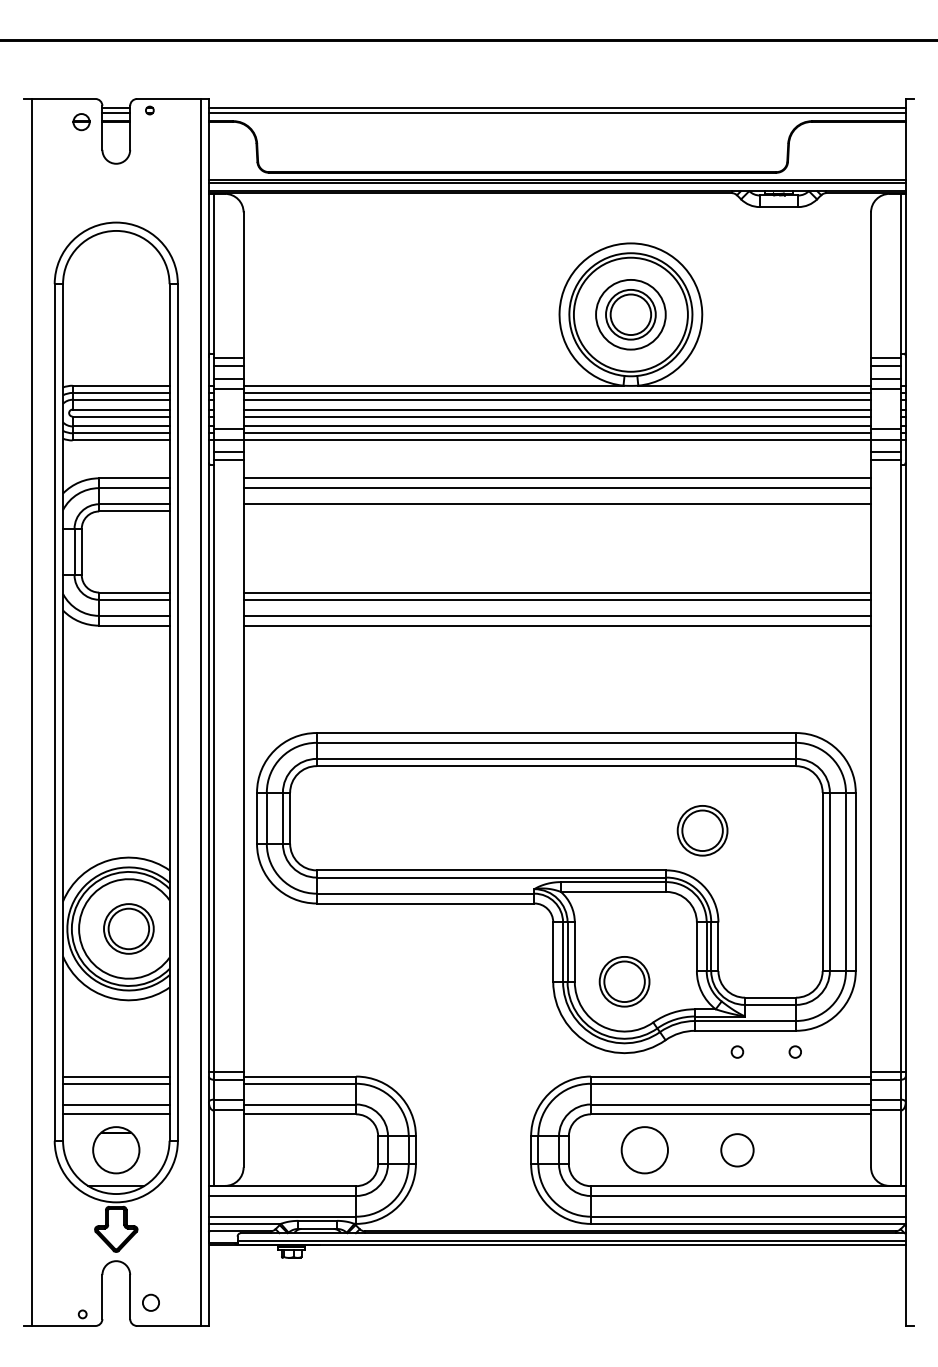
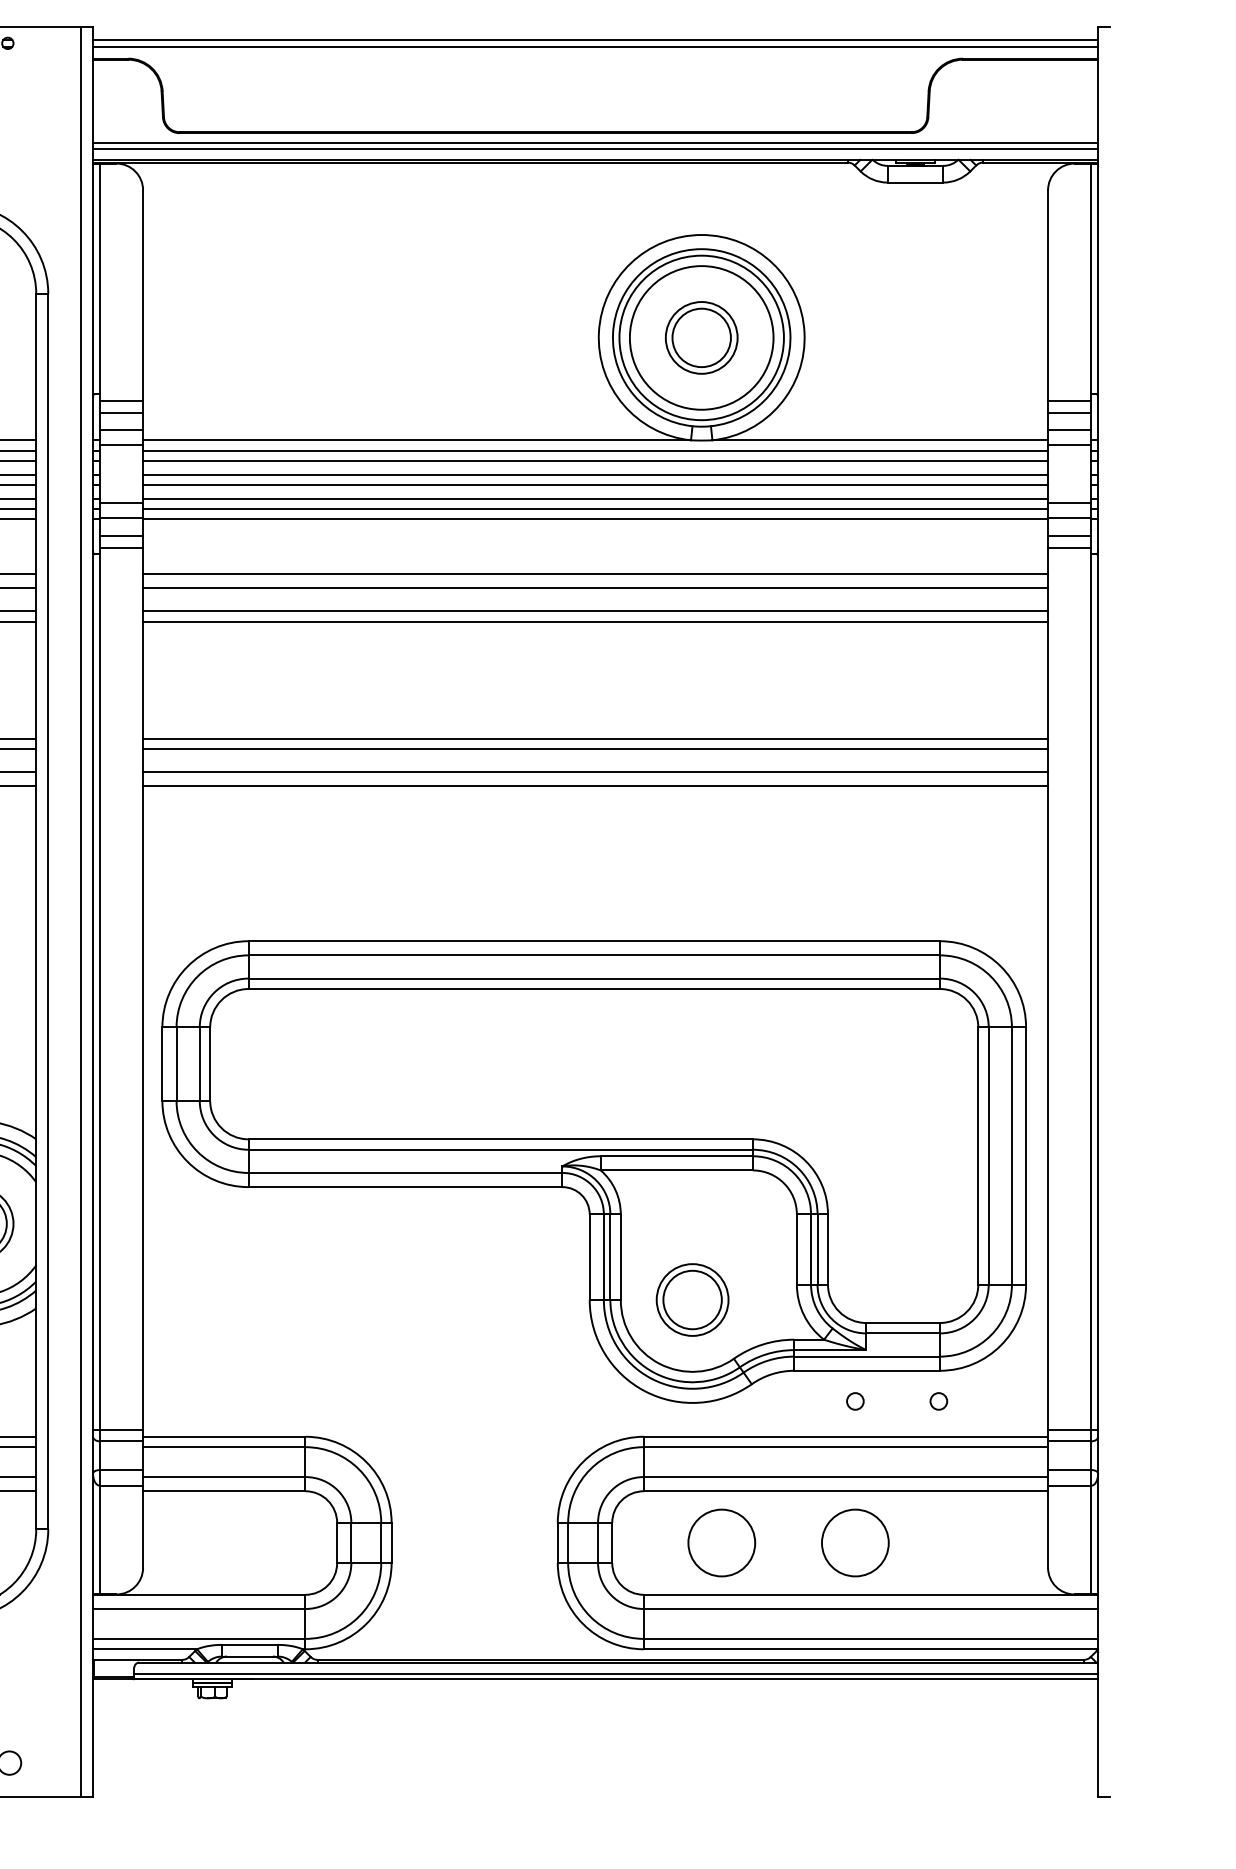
circle: (630, 314) -> (701, 337), size x1.43
line: (557, 511) -> (595, 621), added
part: (702, 830) -> (804, 1081), removed
circle: (737, 1150) -> (855, 1543), size x1.43

